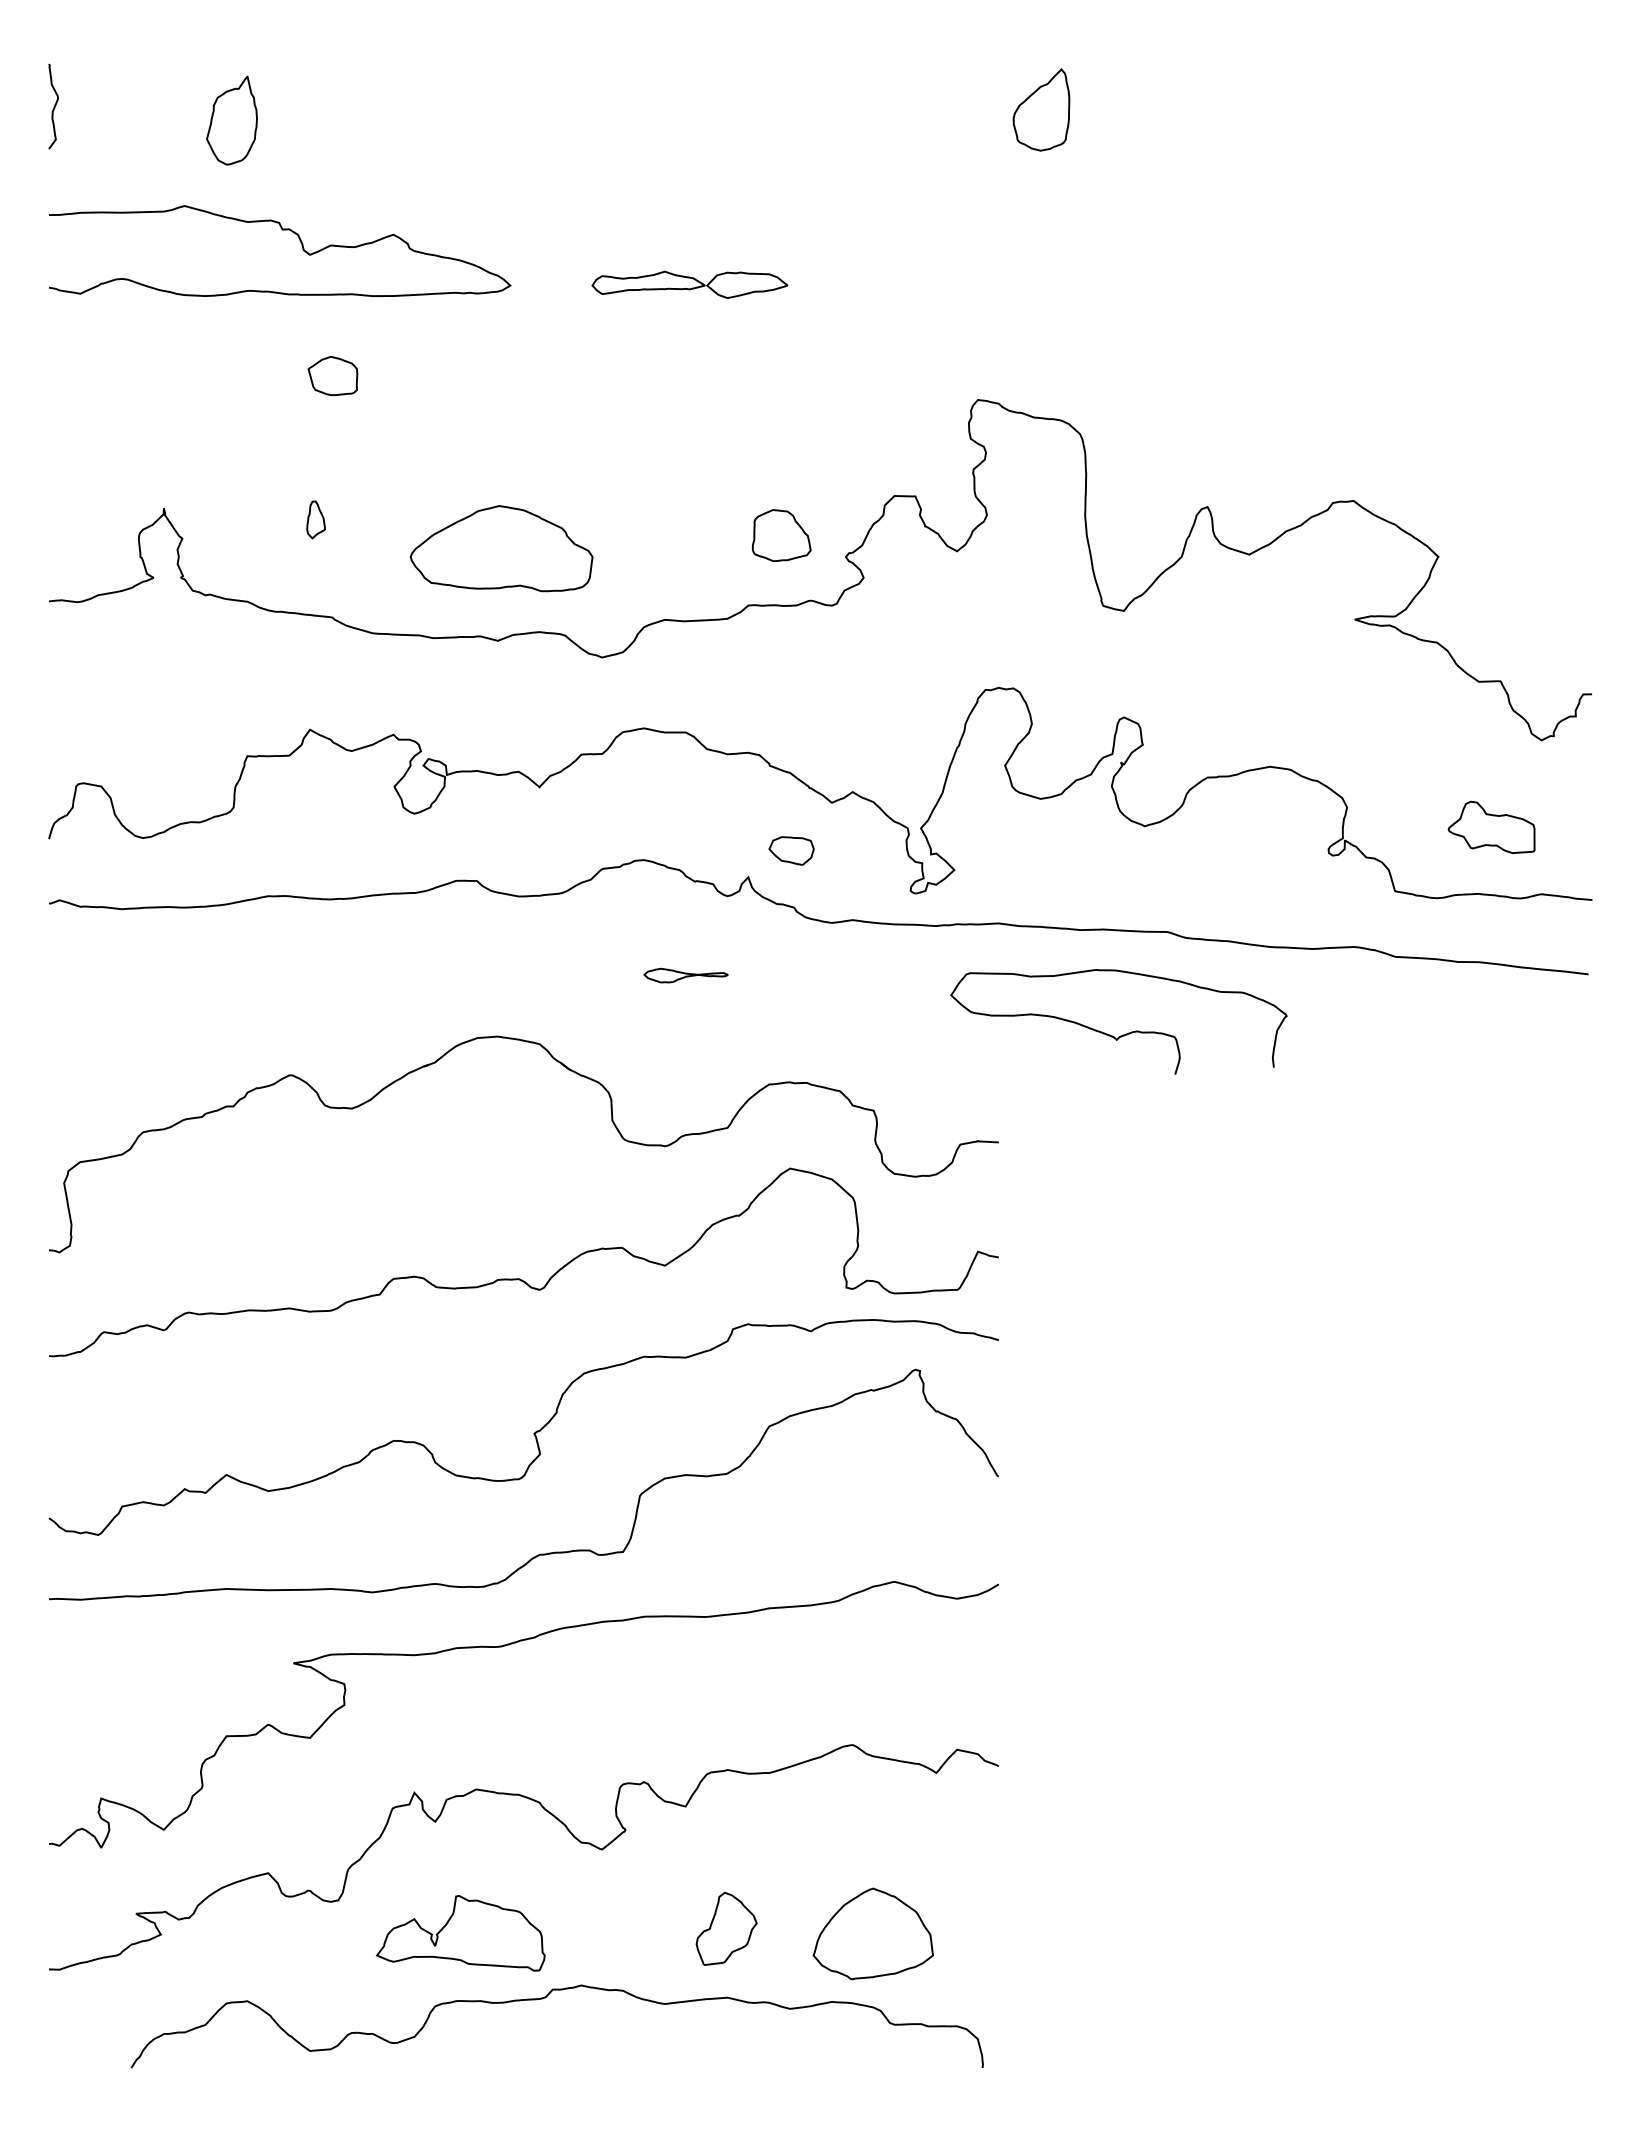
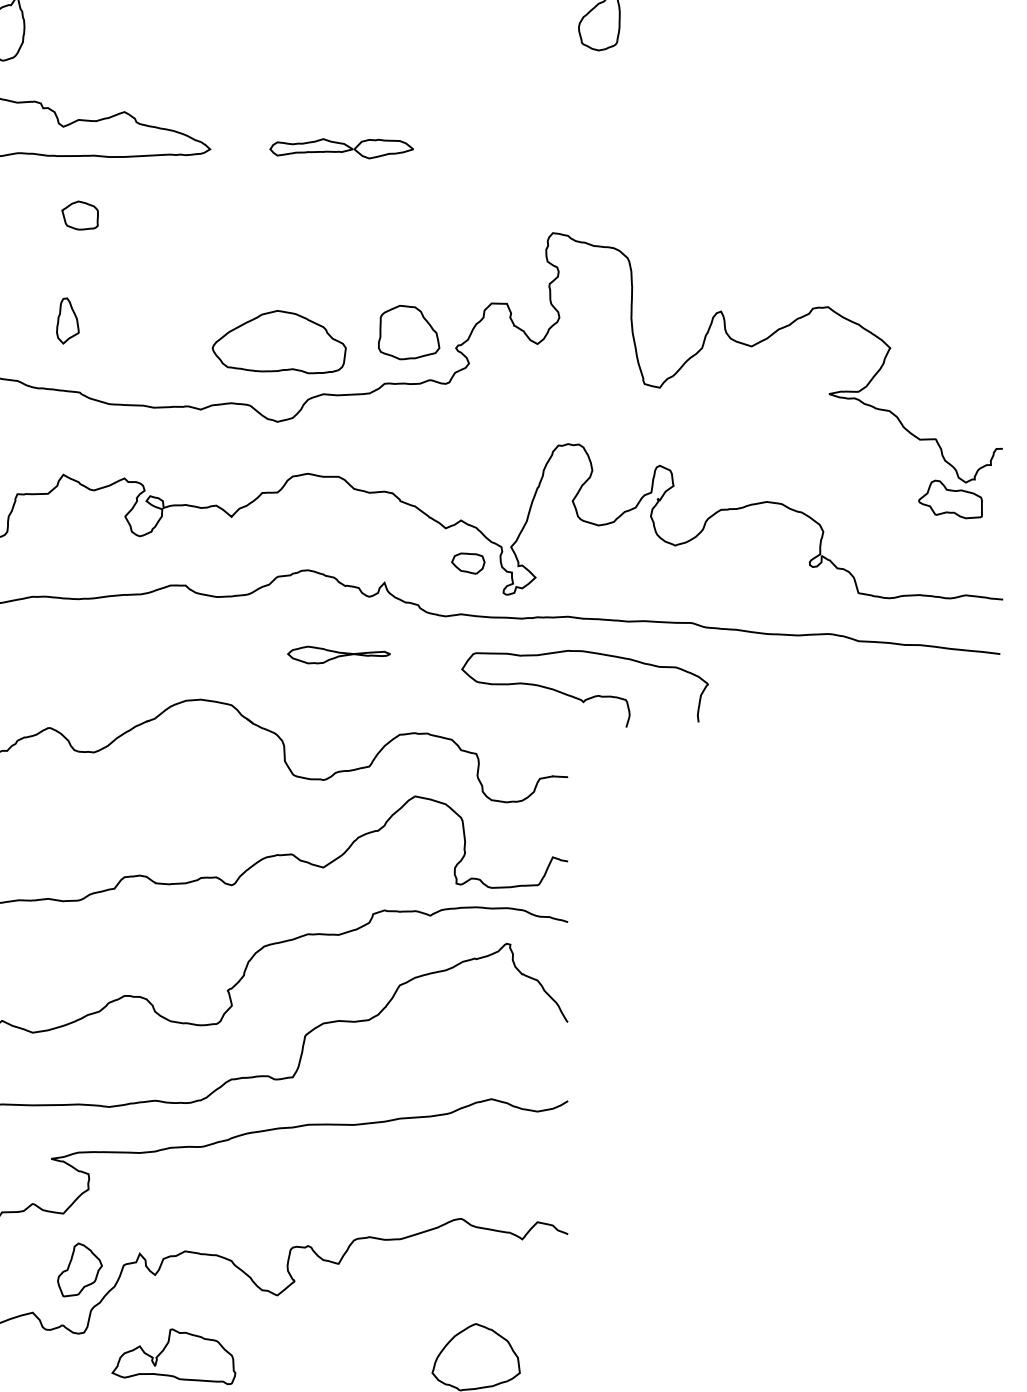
part: (315, 519) -> (67, 320), size x1.67
part: (781, 535) -> (408, 332), size x1.43
part: (501, 548) -> (279, 341), moved
part: (1491, 826) -> (950, 498), moved
part: (791, 850) -> (468, 563), moved
part: (685, 975) -> (338, 654), size x1.67
curve: (1125, 1033) -> (589, 697), moved
part: (726, 1928) -> (79, 1269), moved

